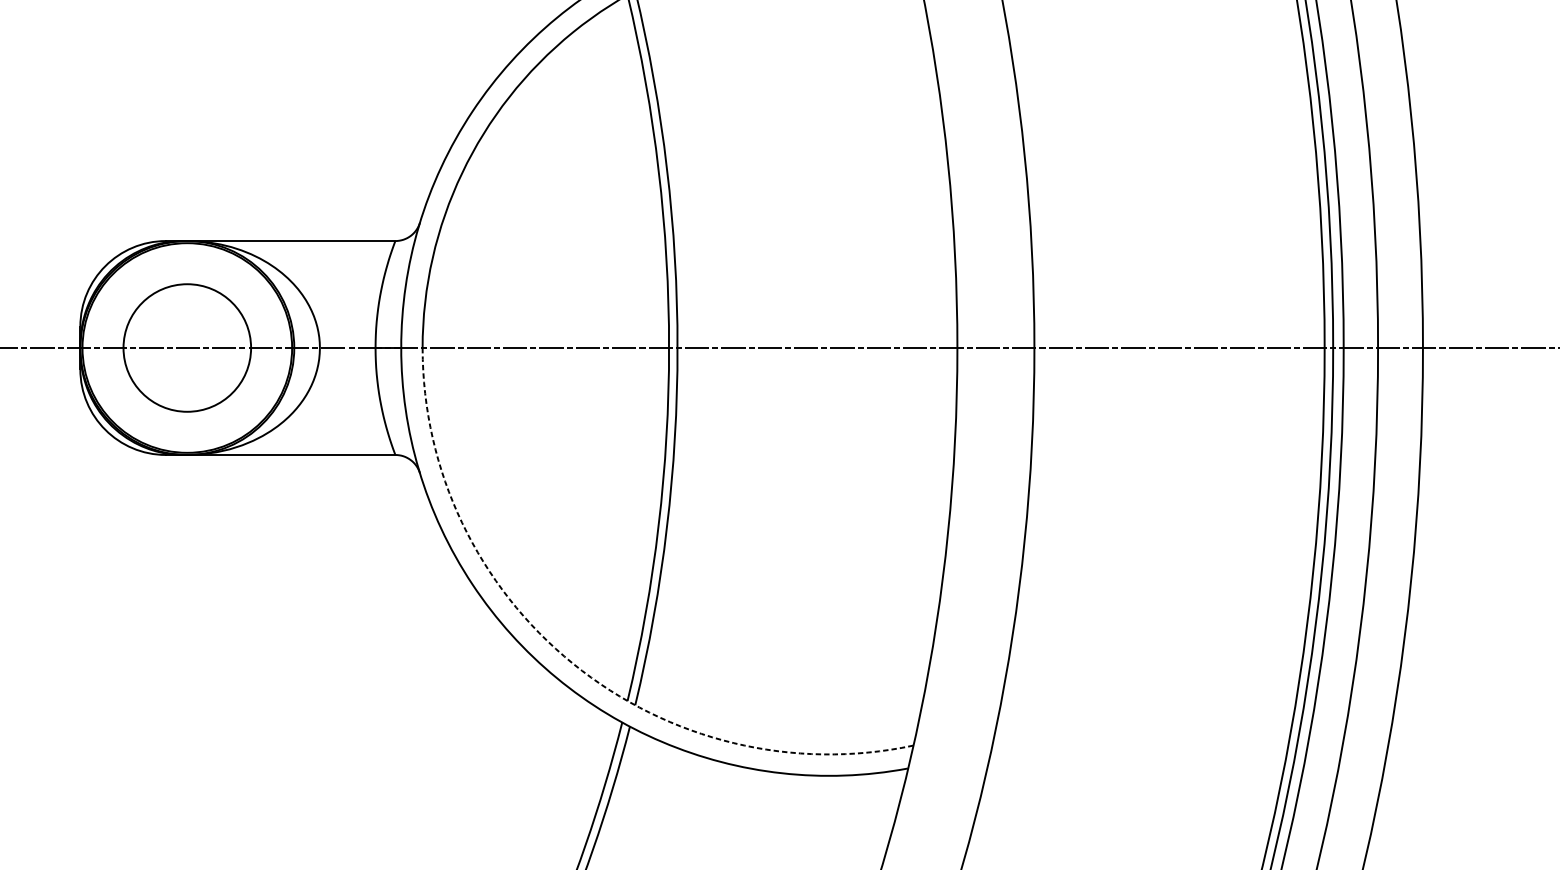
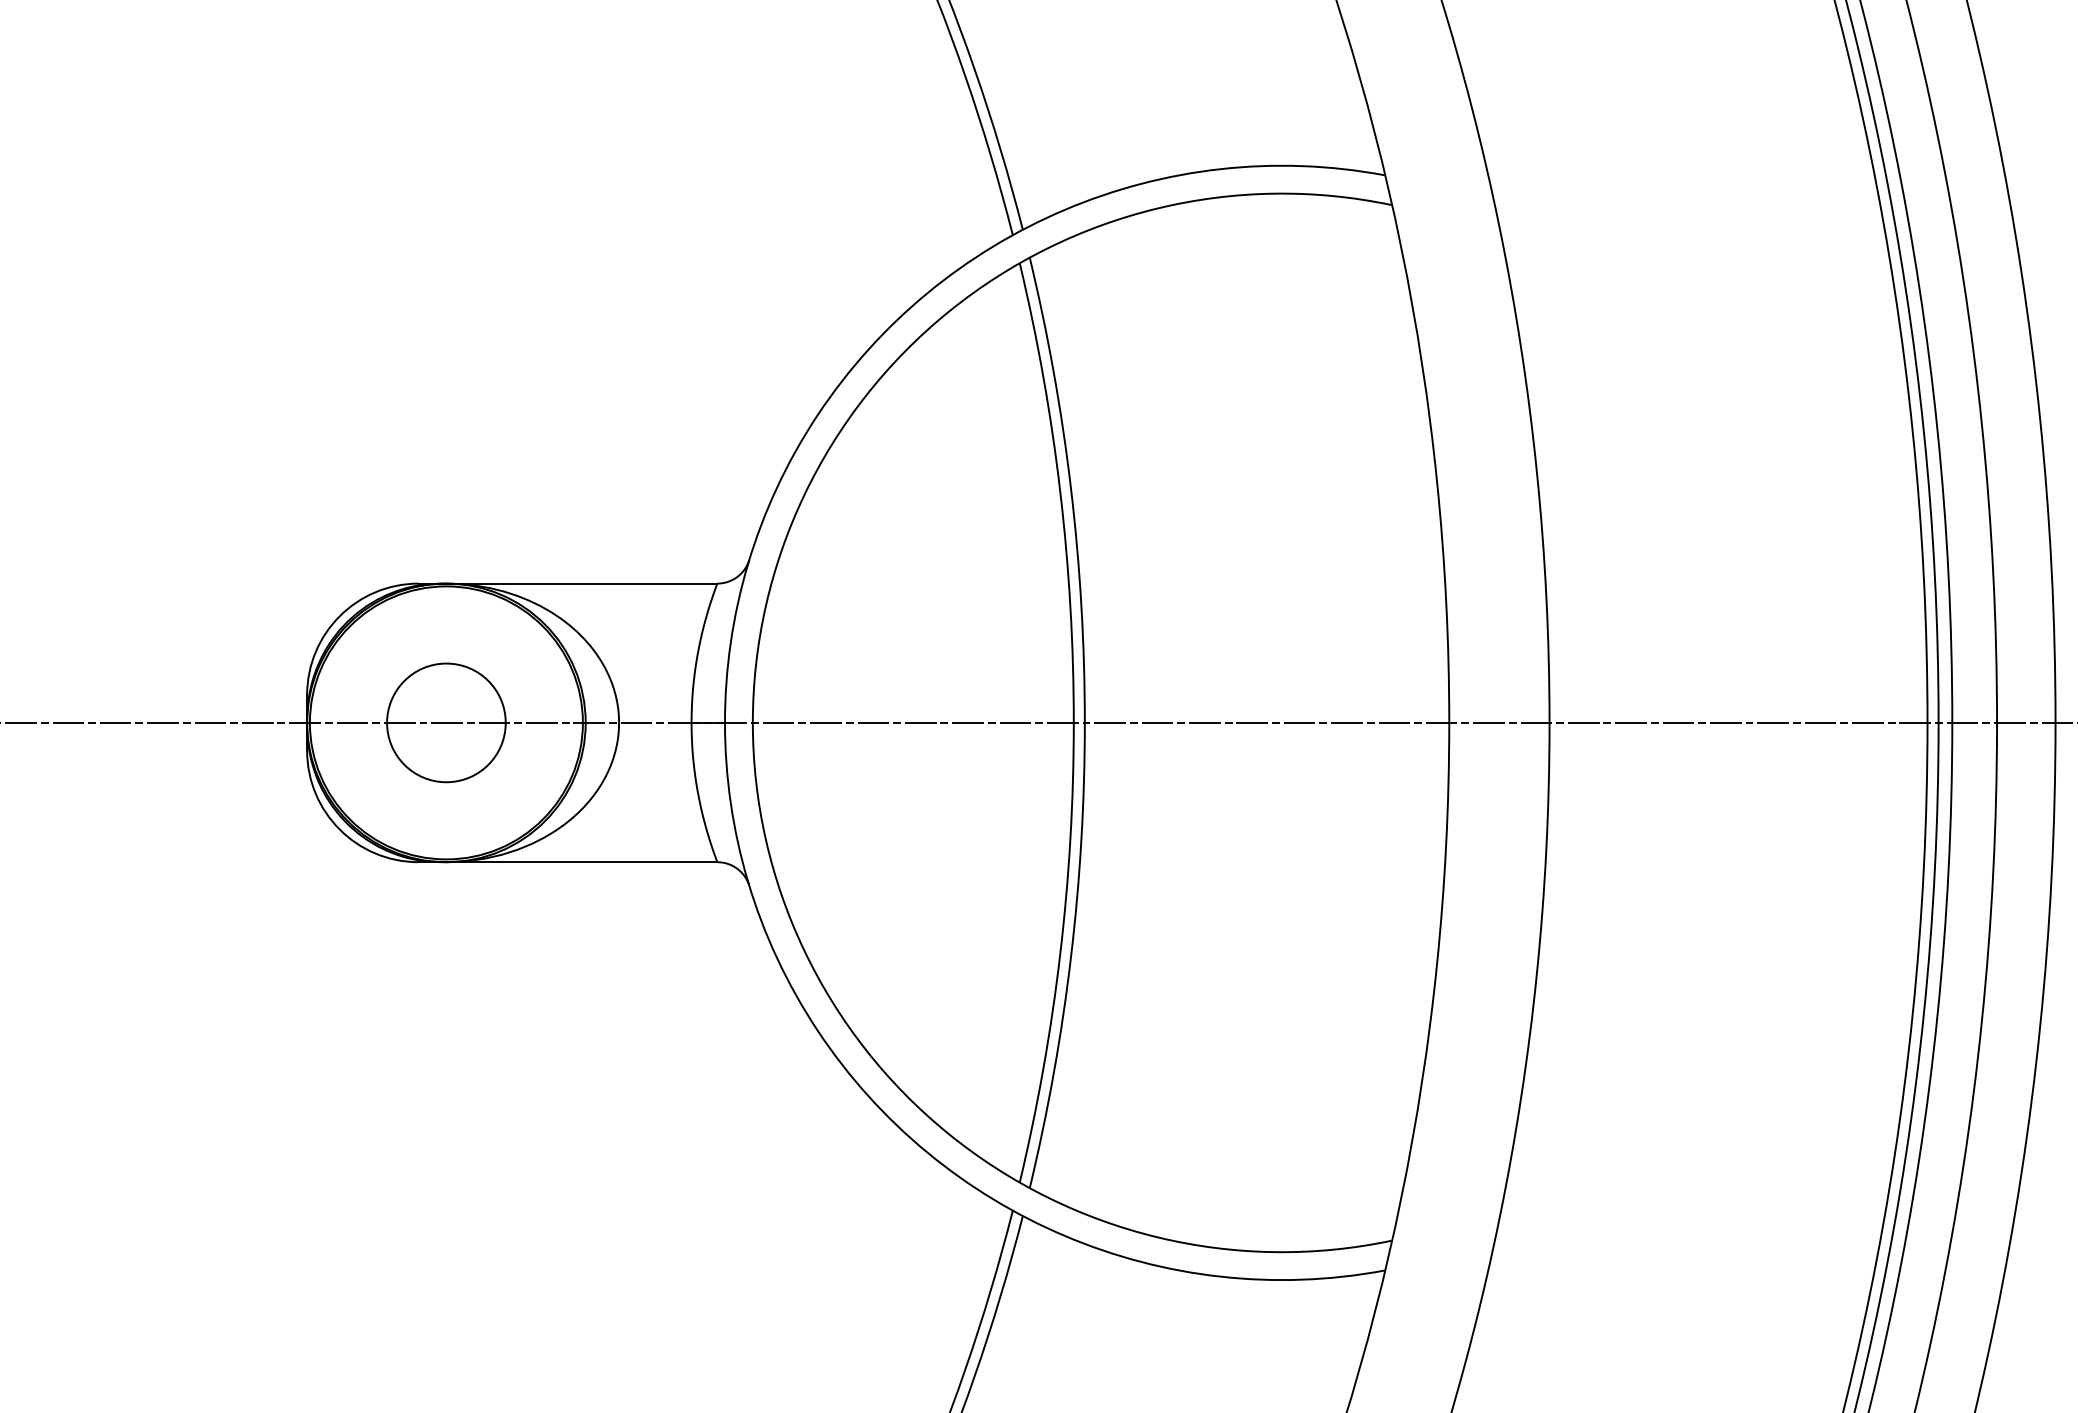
circle: (187, 347) -> (446, 722), size x0.71
arc: (572, 664) -> (948, 1134), dashed -> solid

